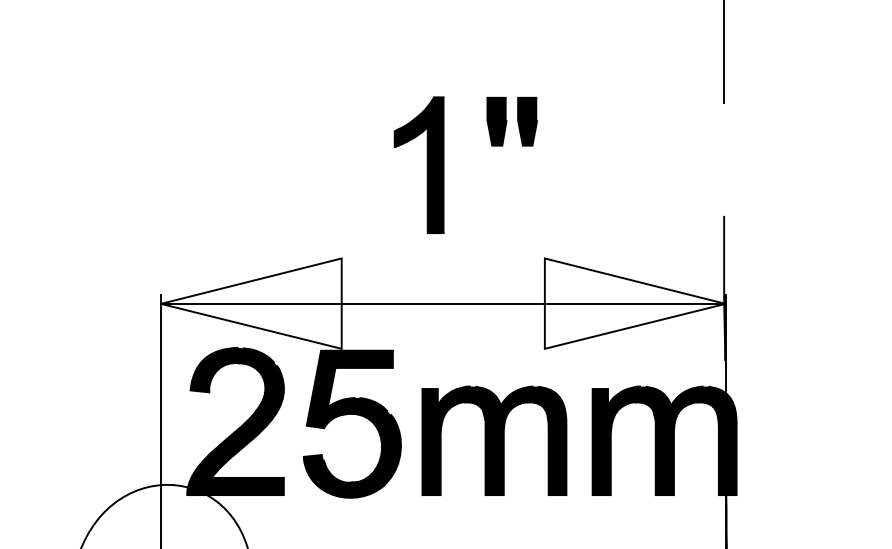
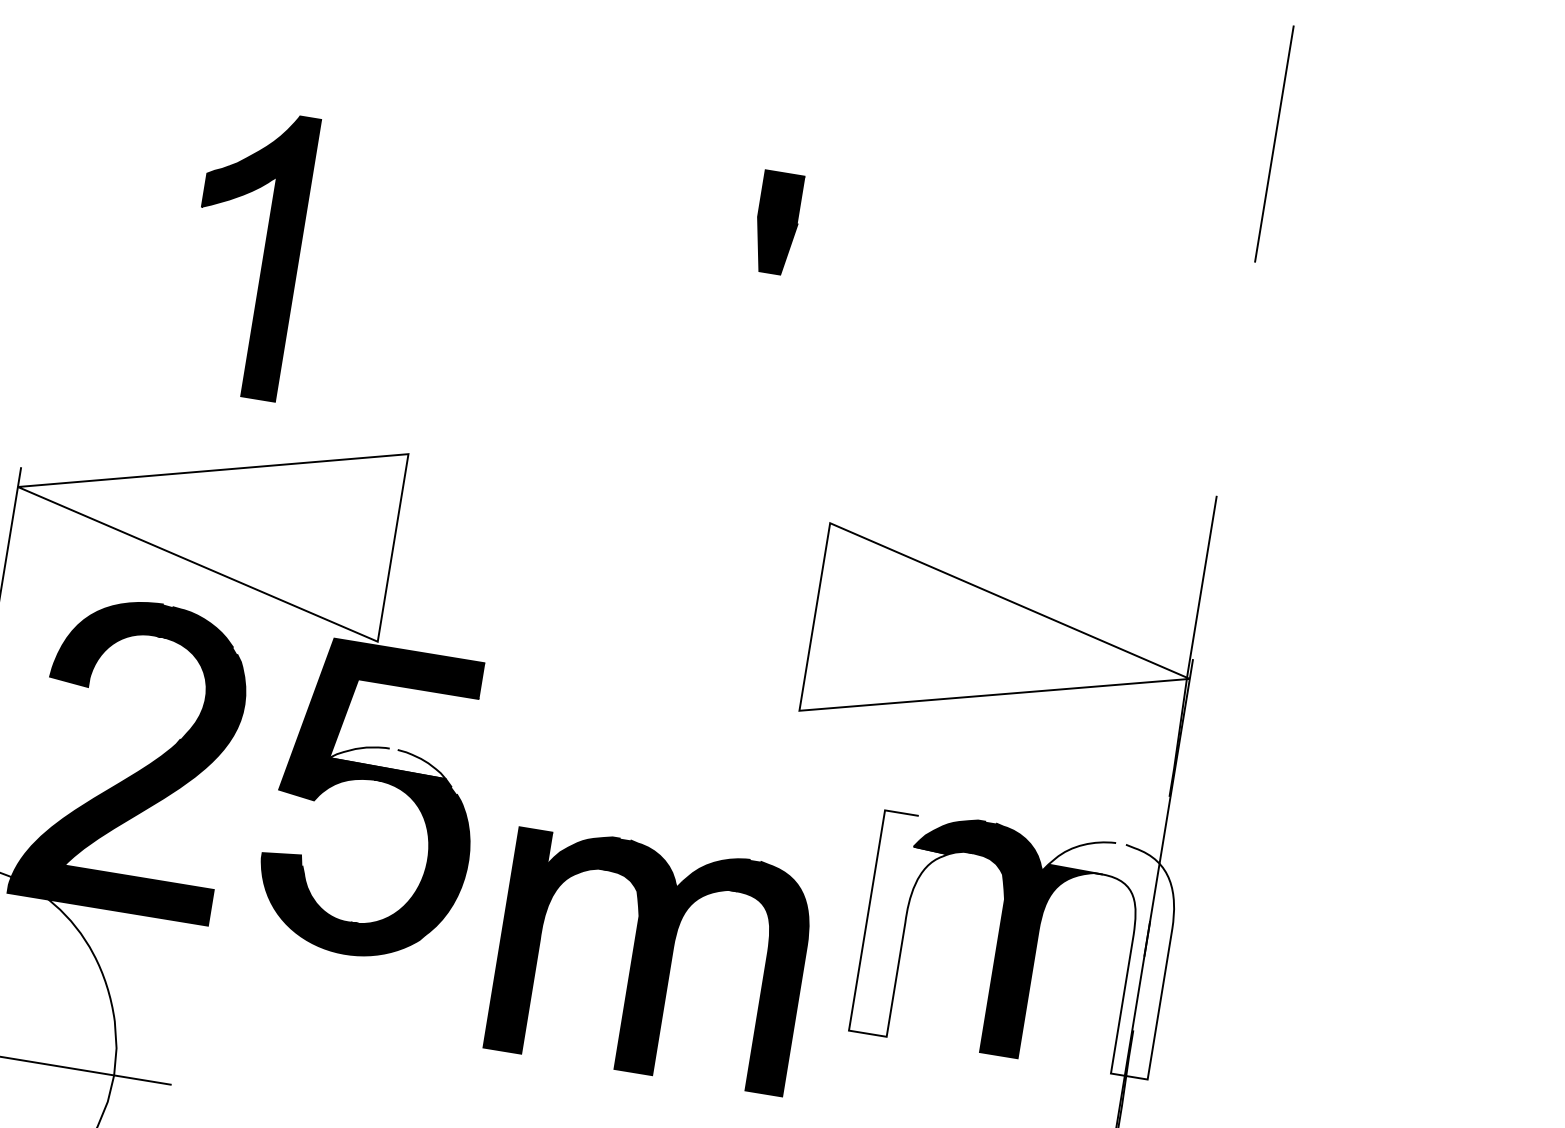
part: (527, 121) -> (840, 233), removed
part: (426, 164) -> (261, 253), moved
line: (442, 303) -> (602, 581), removed
fill: (355, 403) -> (387, 759), removed
part: (494, 440) -> (651, 958), moved
fill: (704, 440) -> (1099, 955), removed
fill: (608, 441) -> (900, 924), removed

